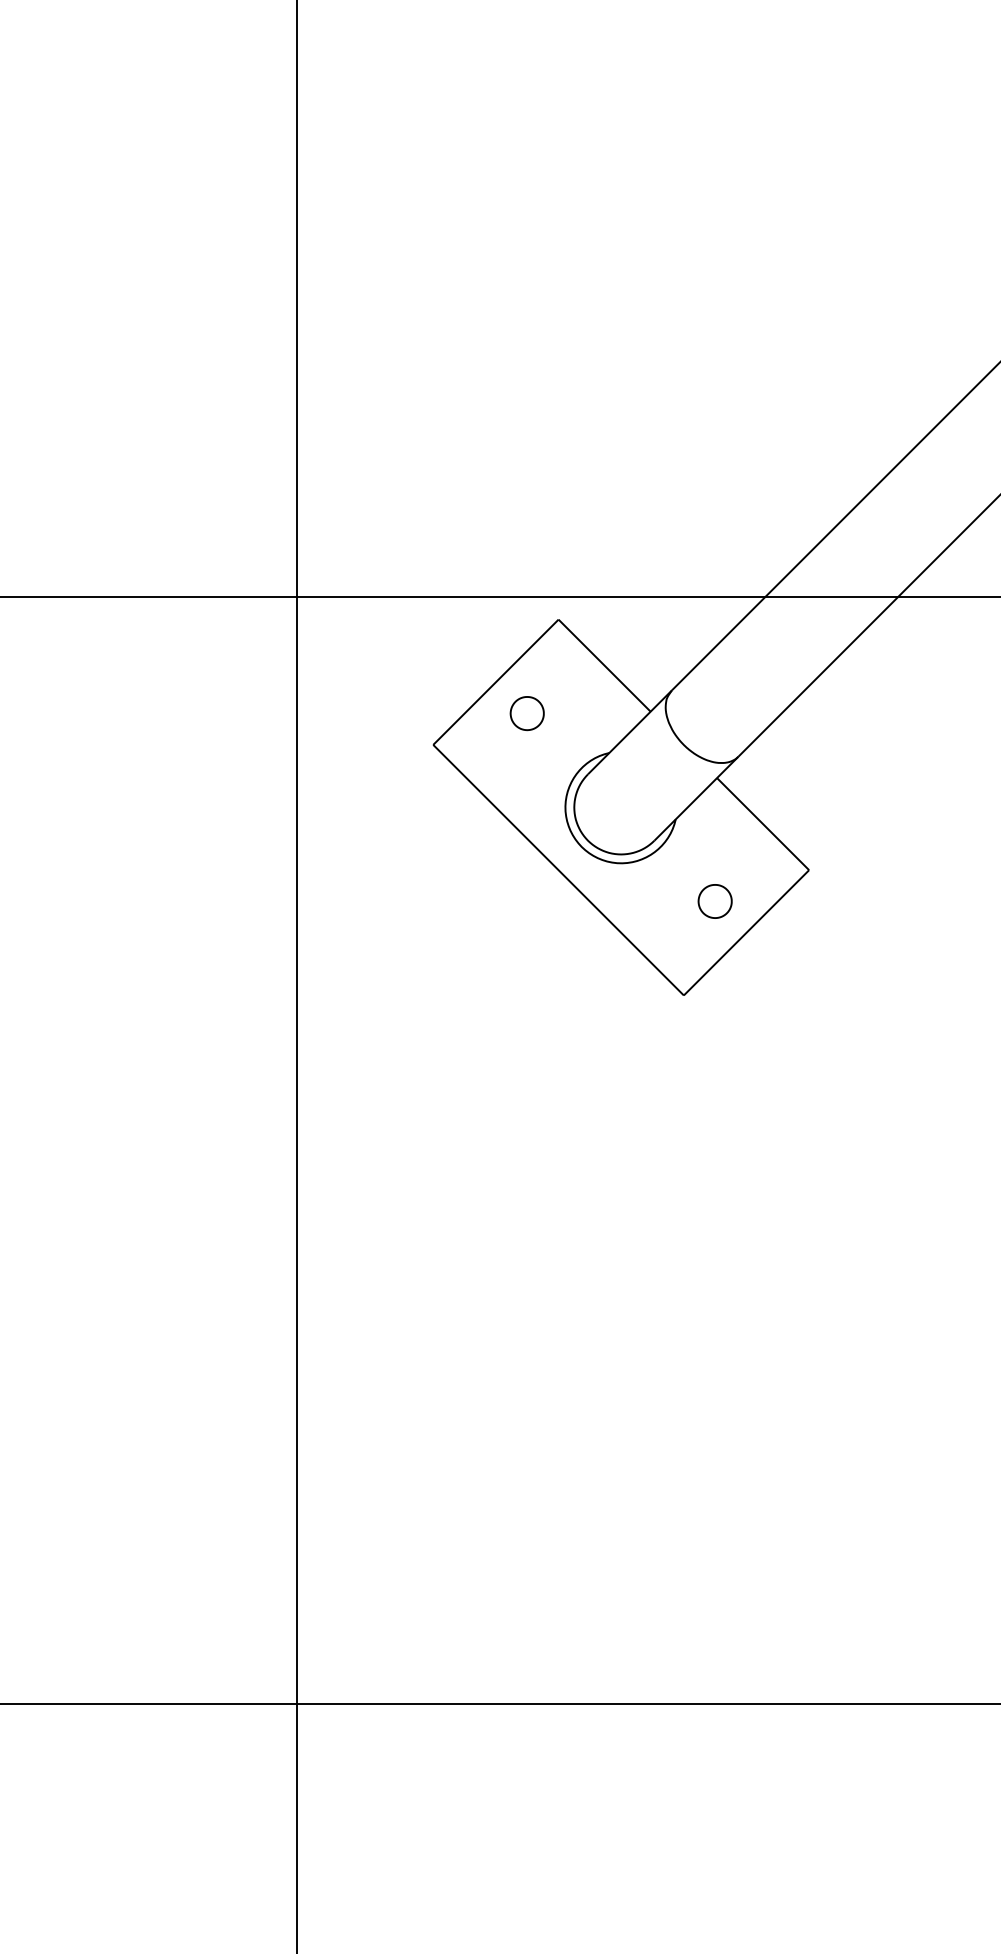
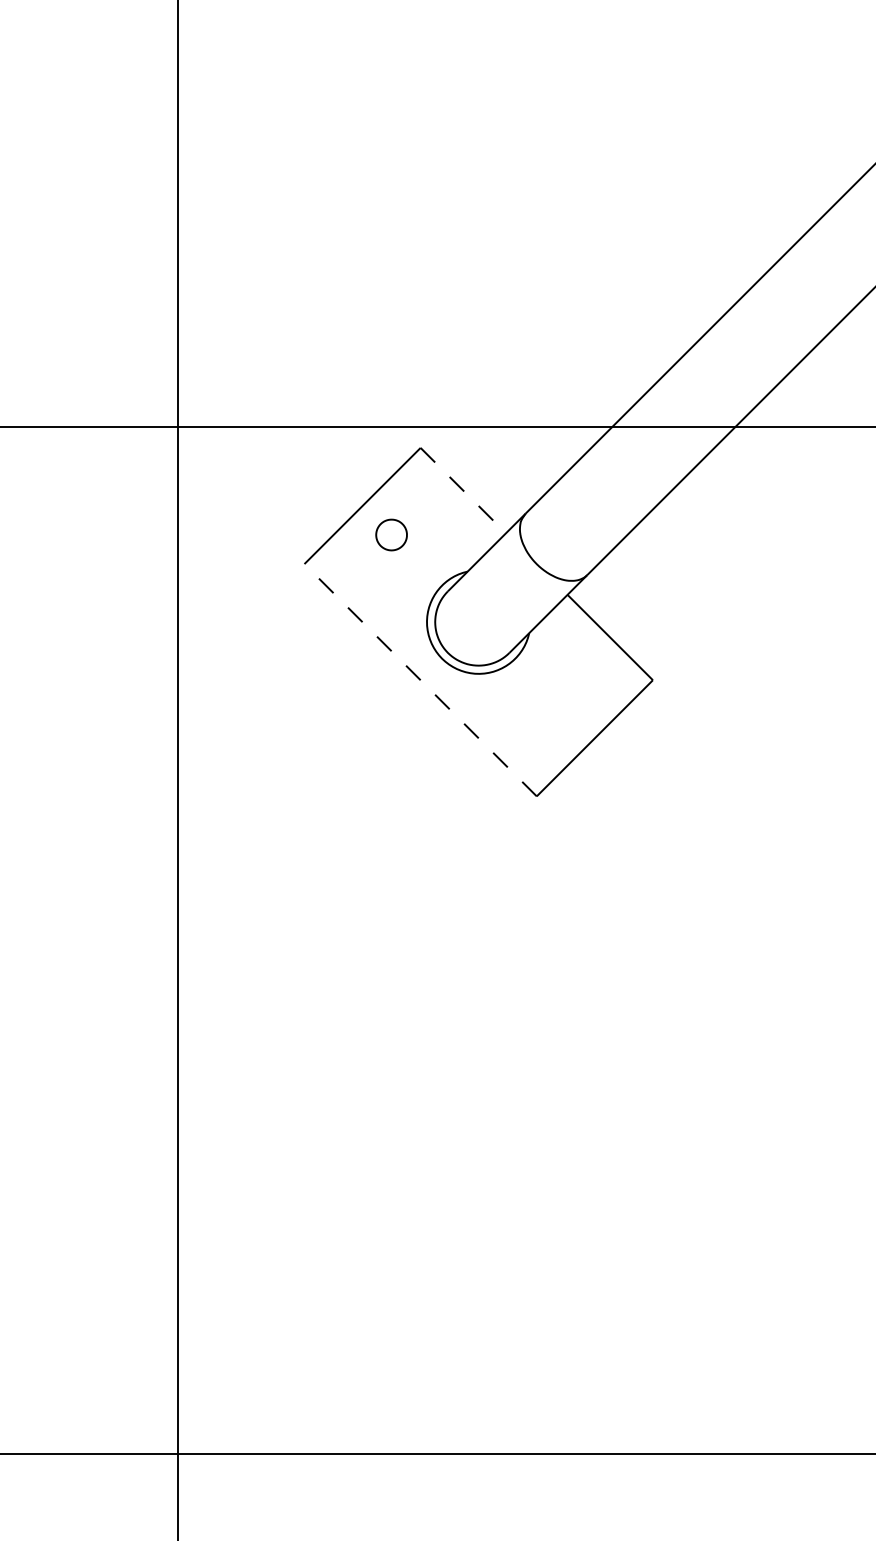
line: (604, 666) -> (463, 491), solid -> dashed
line: (558, 869) -> (420, 679), solid -> dashed
part: (714, 901) -> (565, 709), removed

